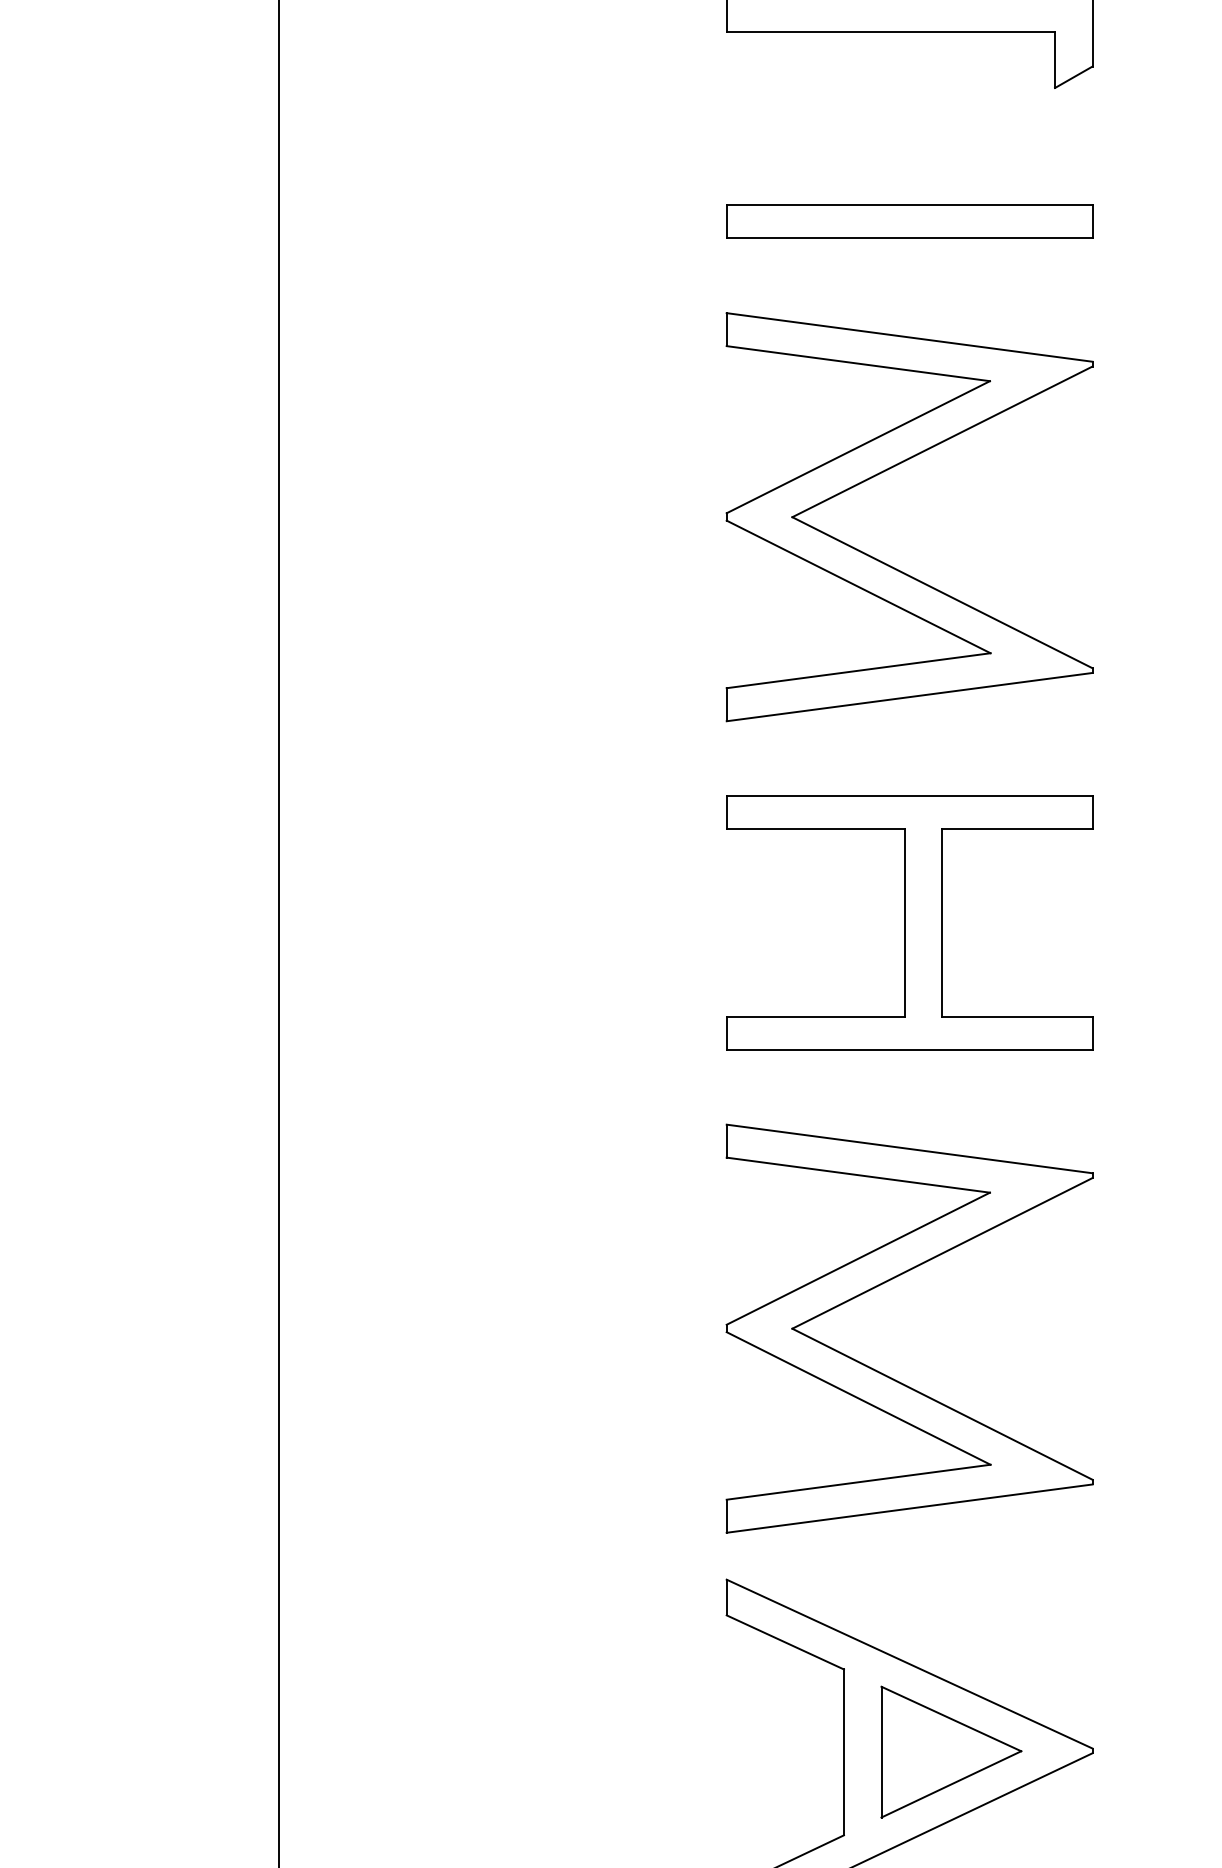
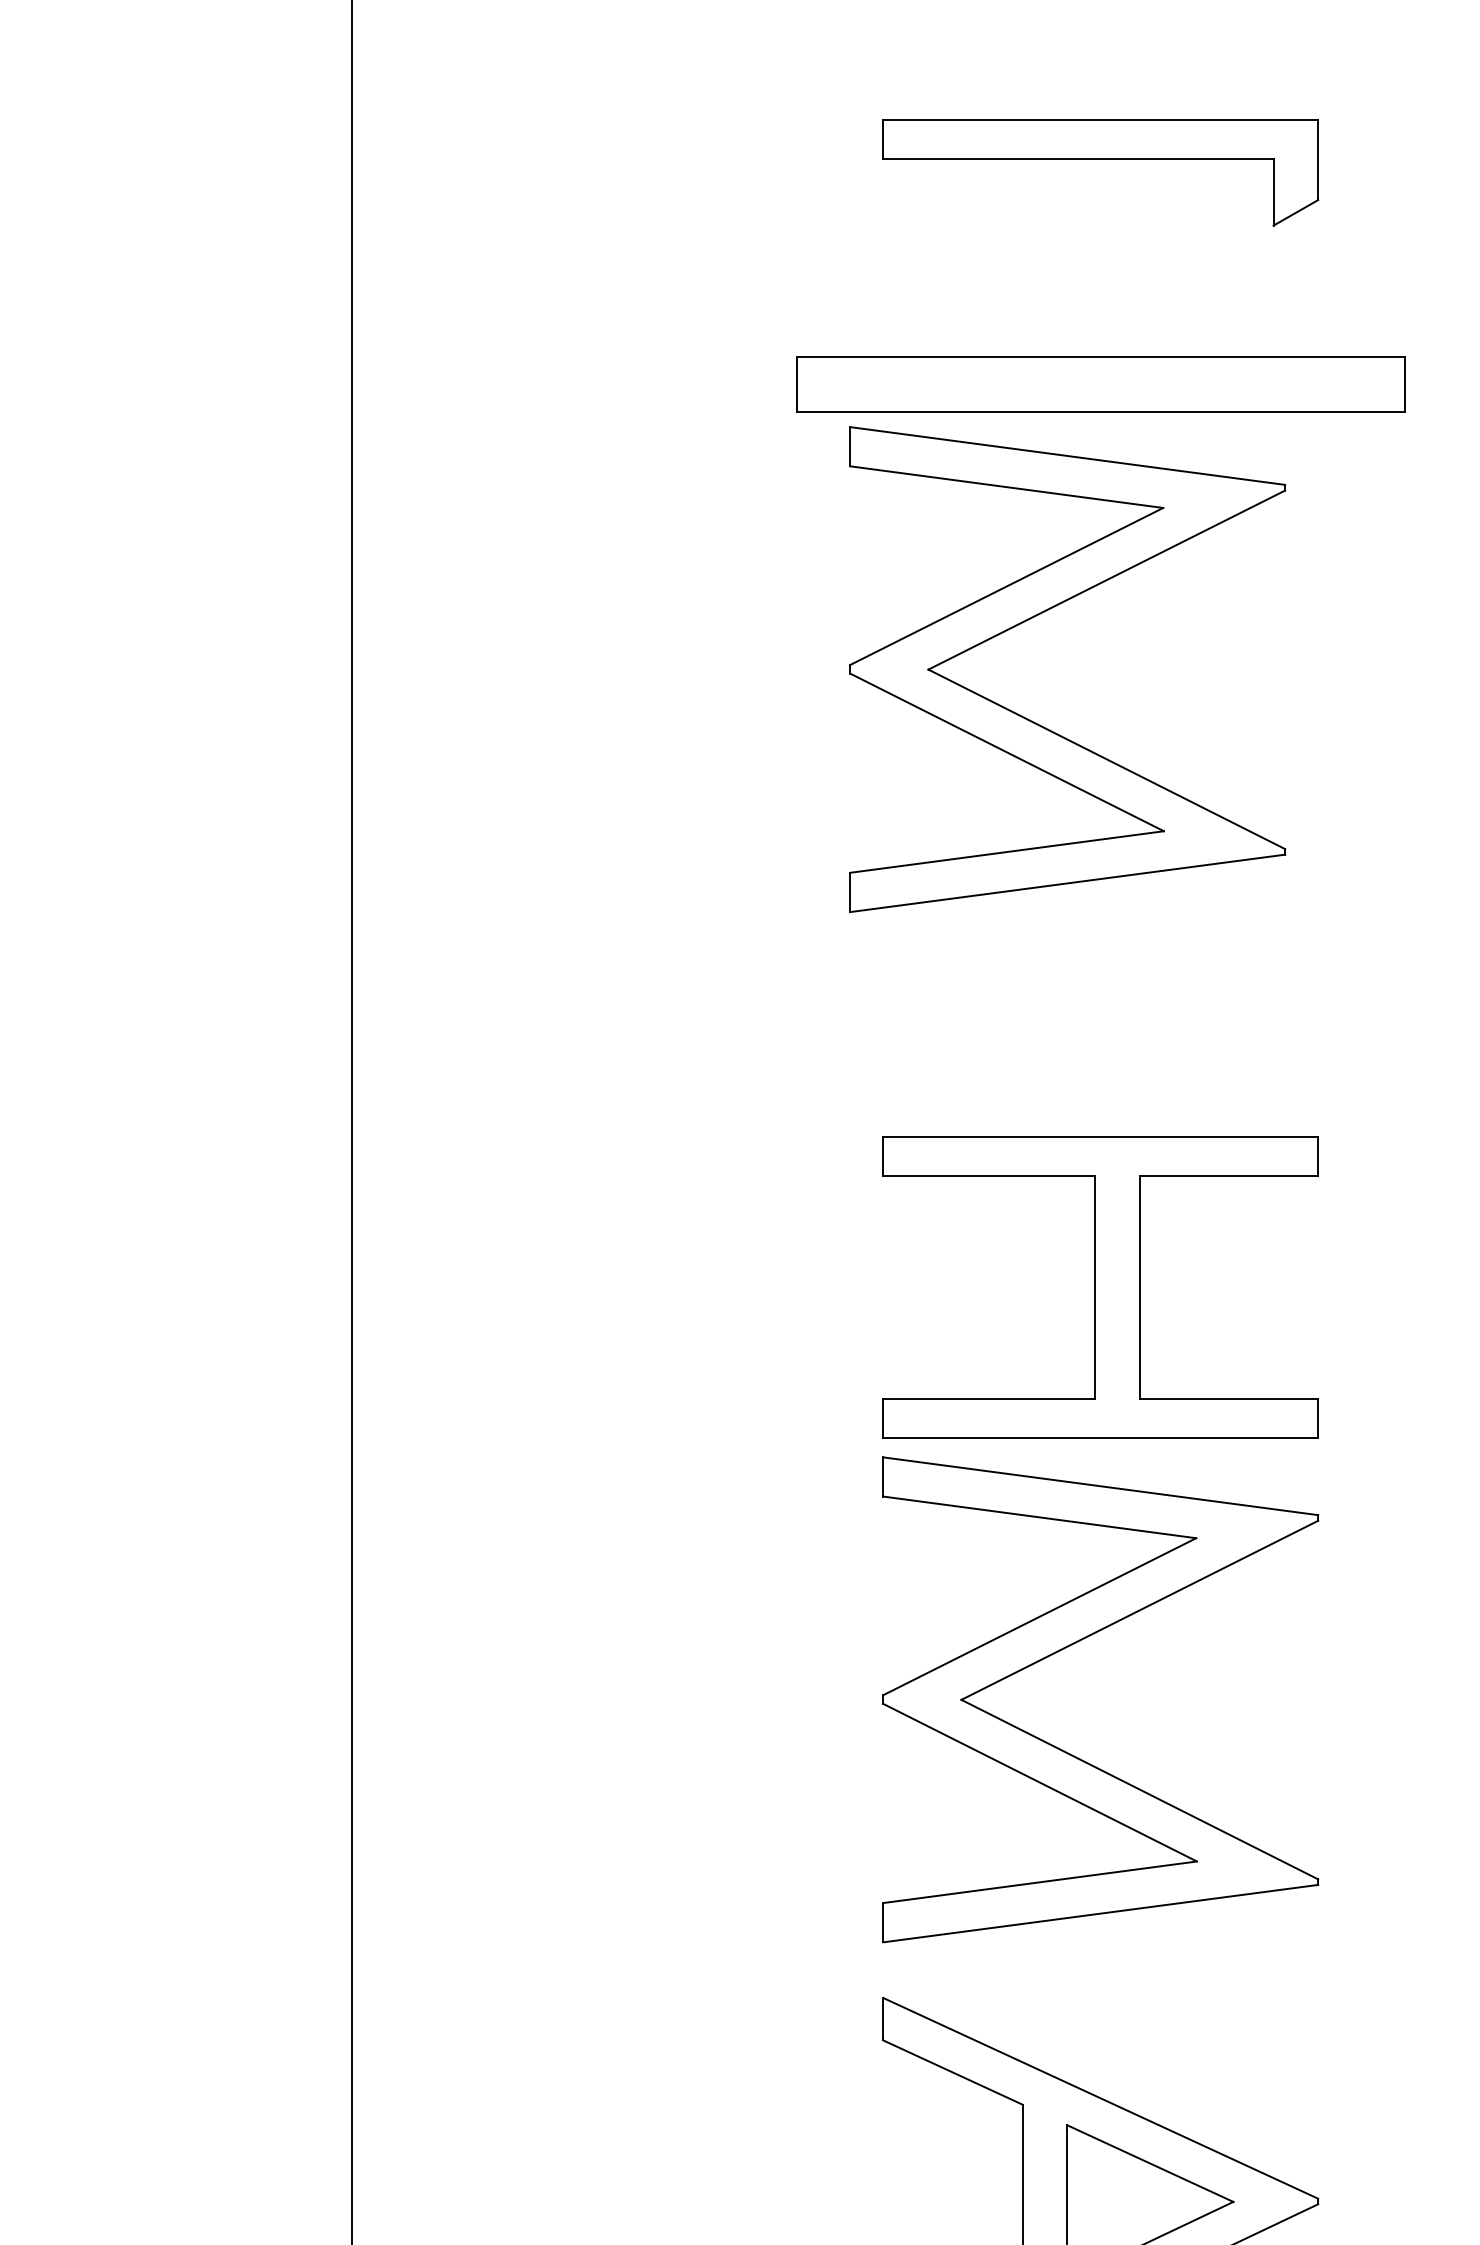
part: (909, 221) -> (1100, 384), size x1.4
part: (886, 470) -> (1040, 614), moved
part: (909, 922) -> (1100, 1287), moved

